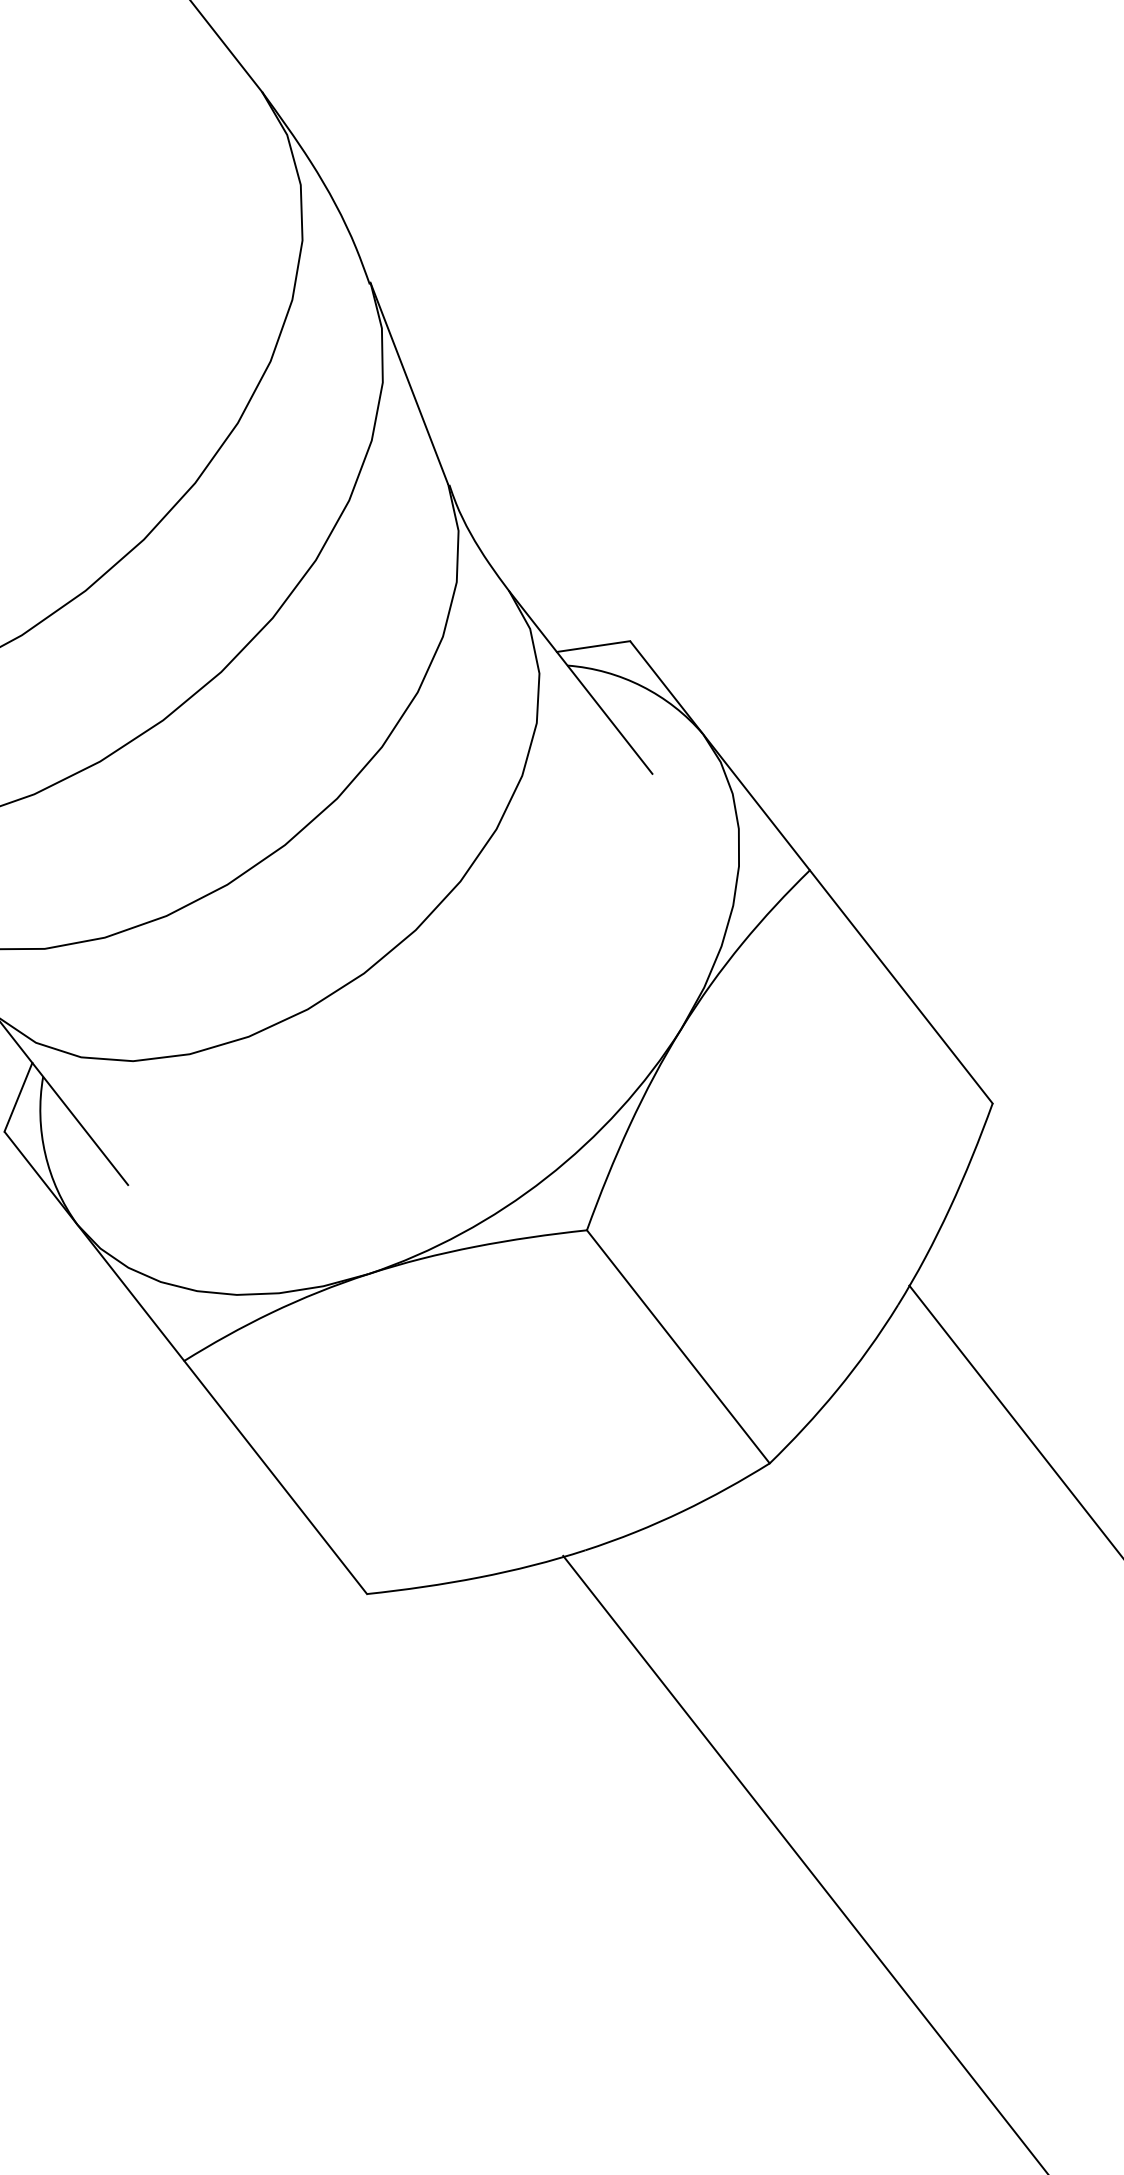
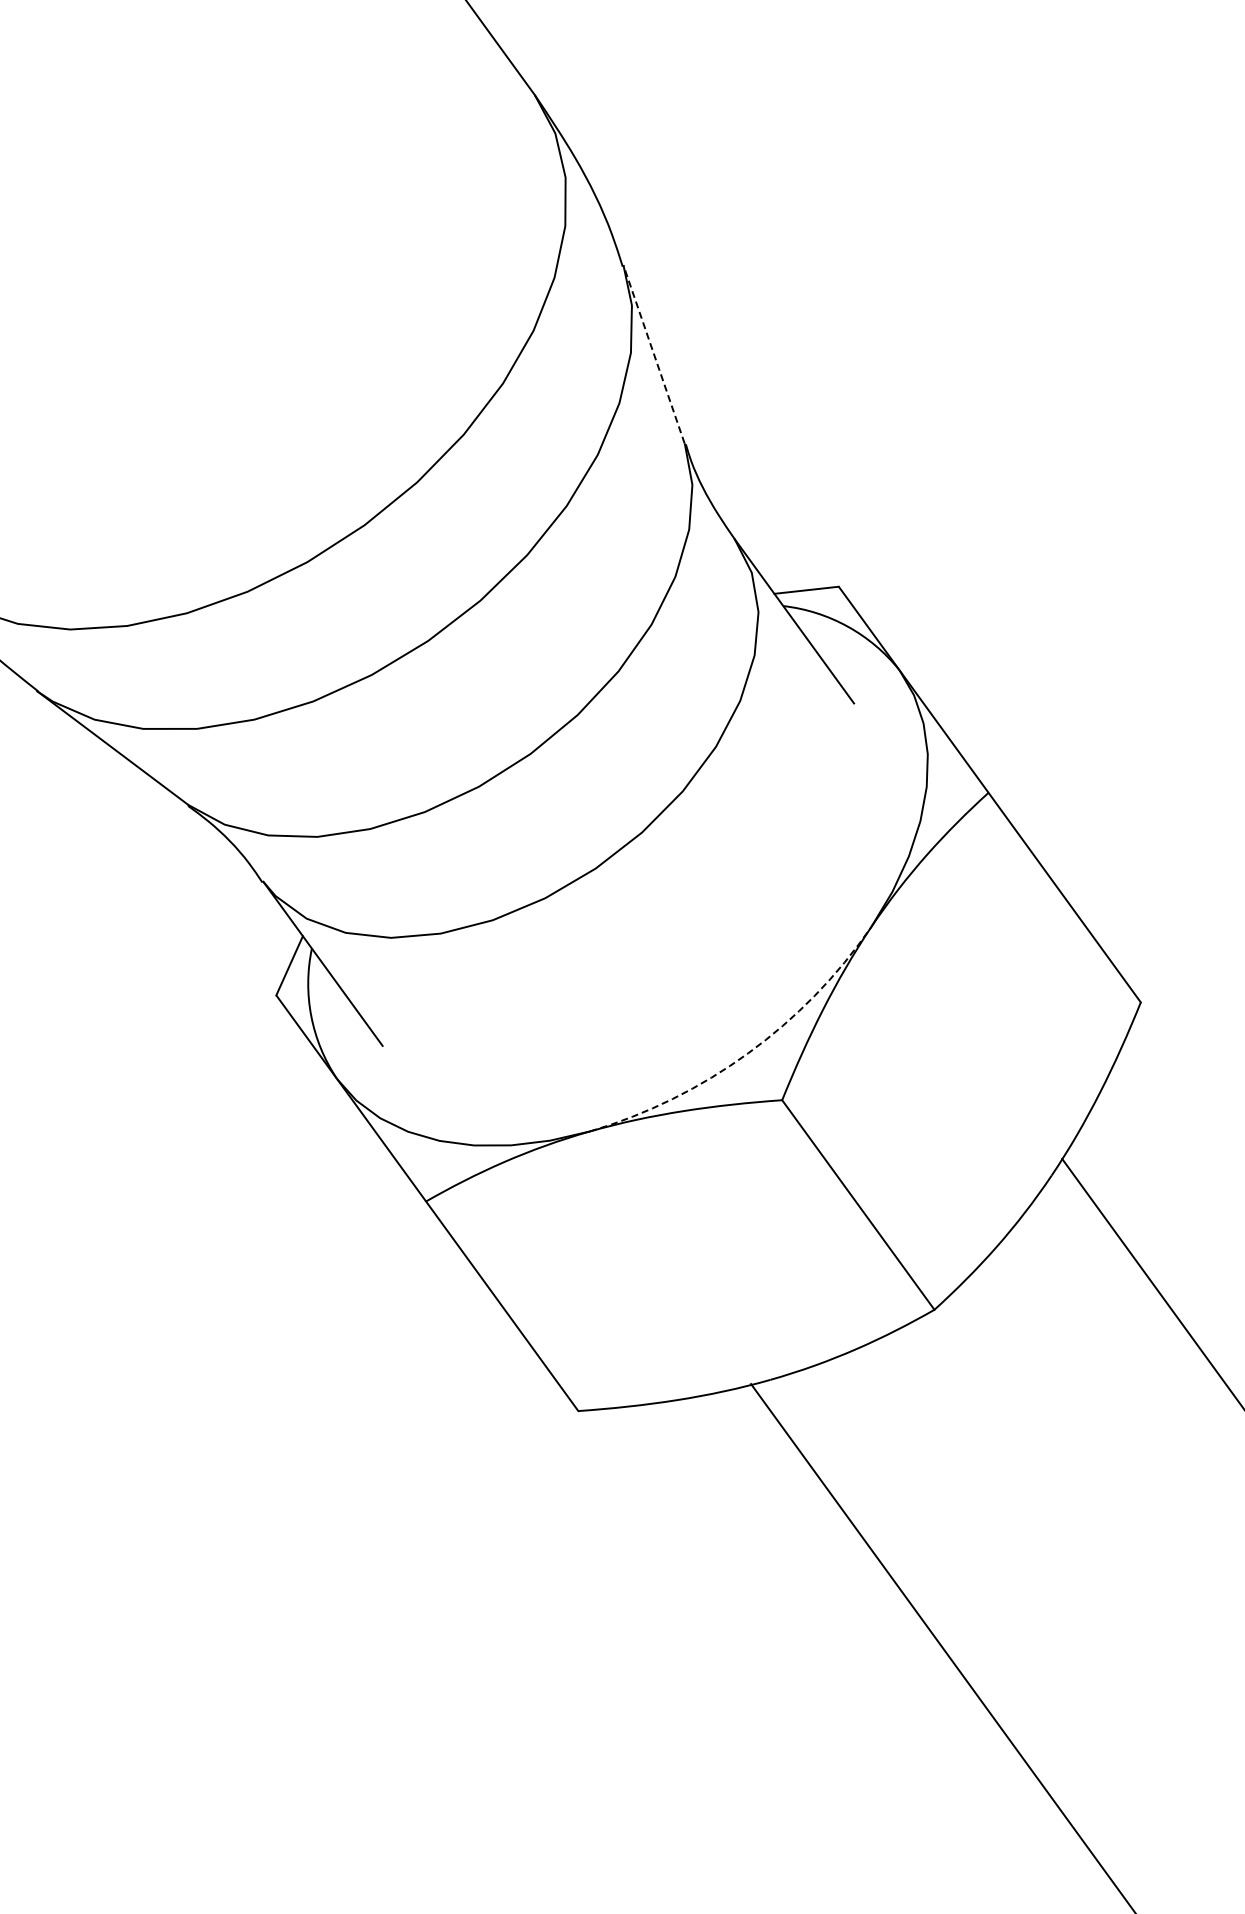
line: (408, 382) -> (653, 353), solid -> dashed
arc: (546, 1178) -> (748, 1053), solid -> dashed

